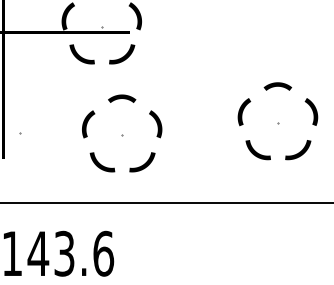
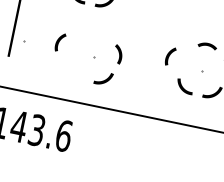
curve: (122, 98) -> (99, 31), removed
curve: (243, 111) -> (170, 55), moved
curve: (87, 124) -> (59, 42), moved
curve: (100, 163) -> (74, 73), removed

